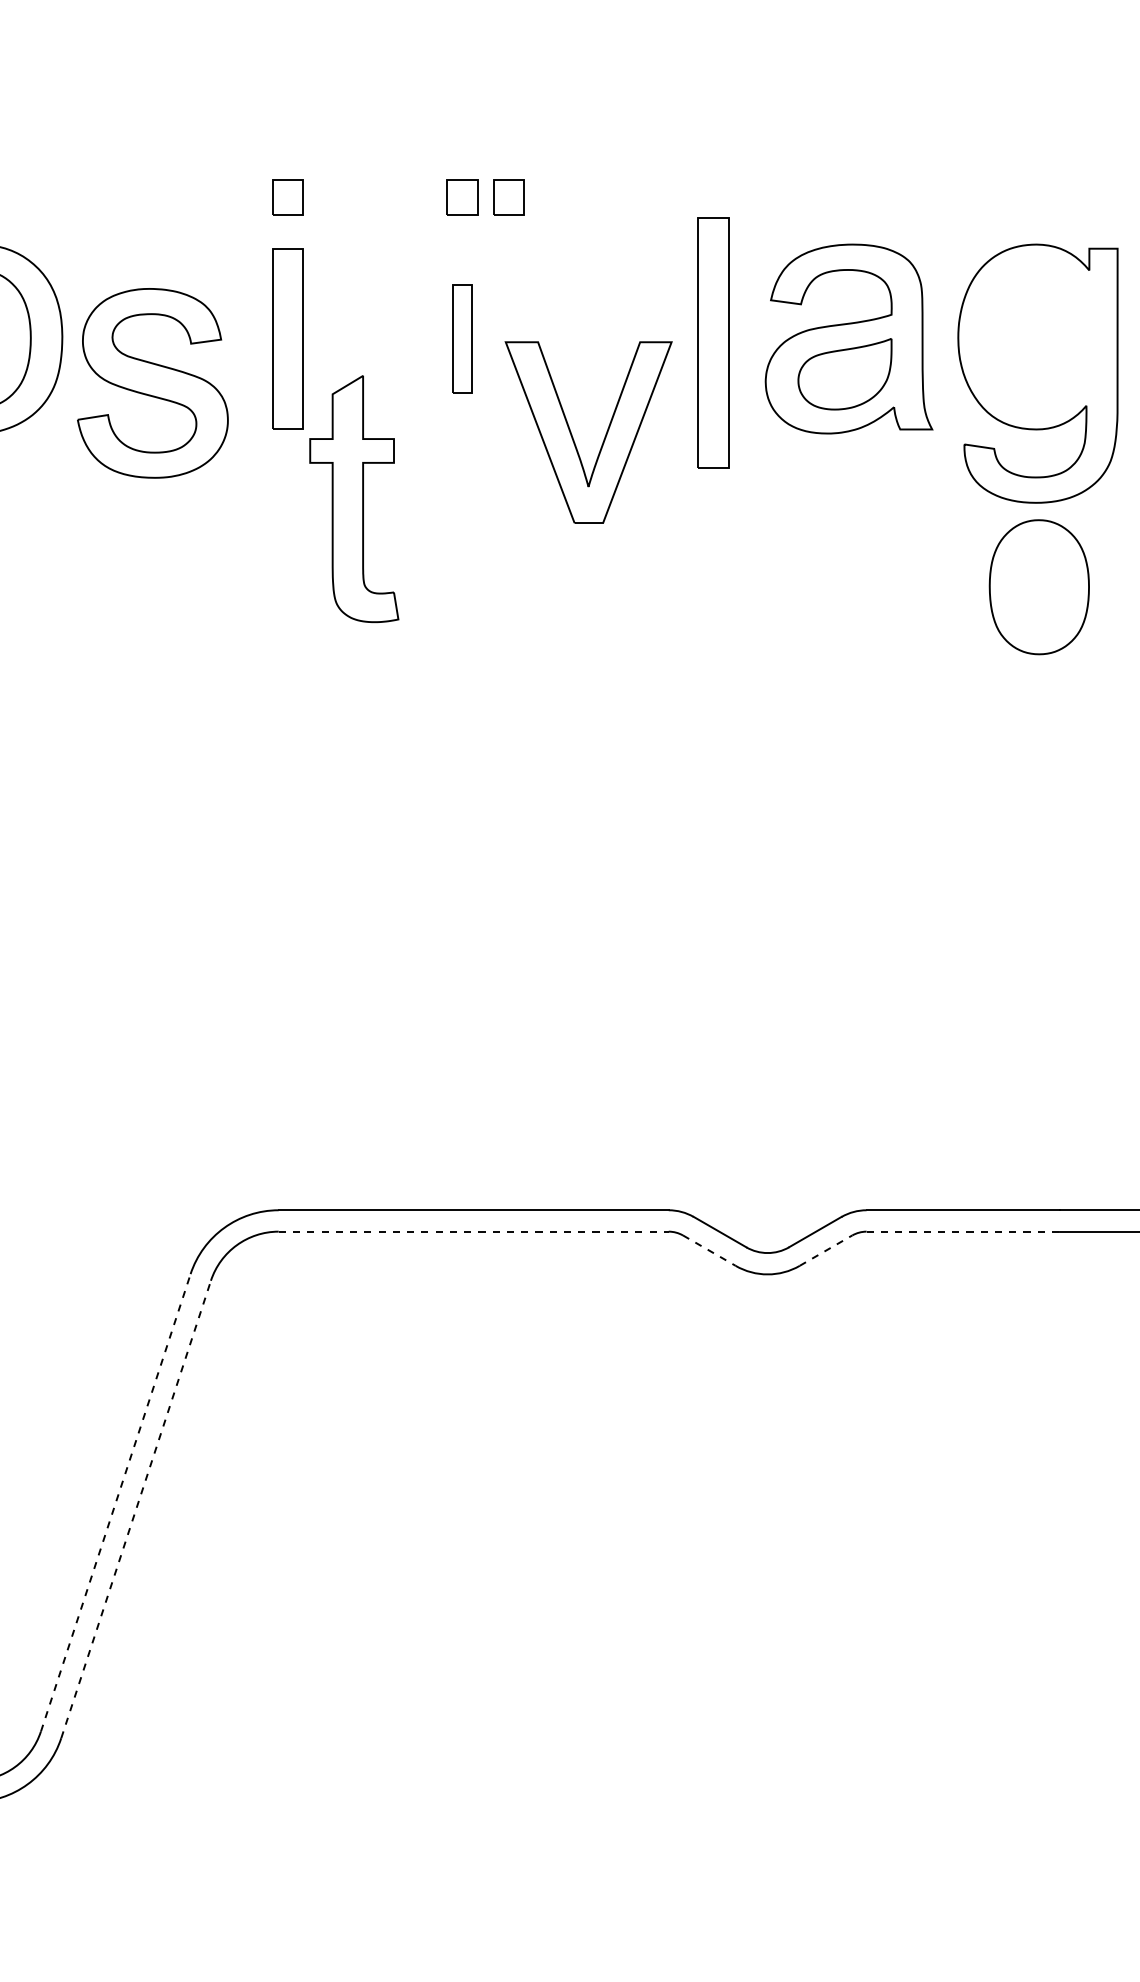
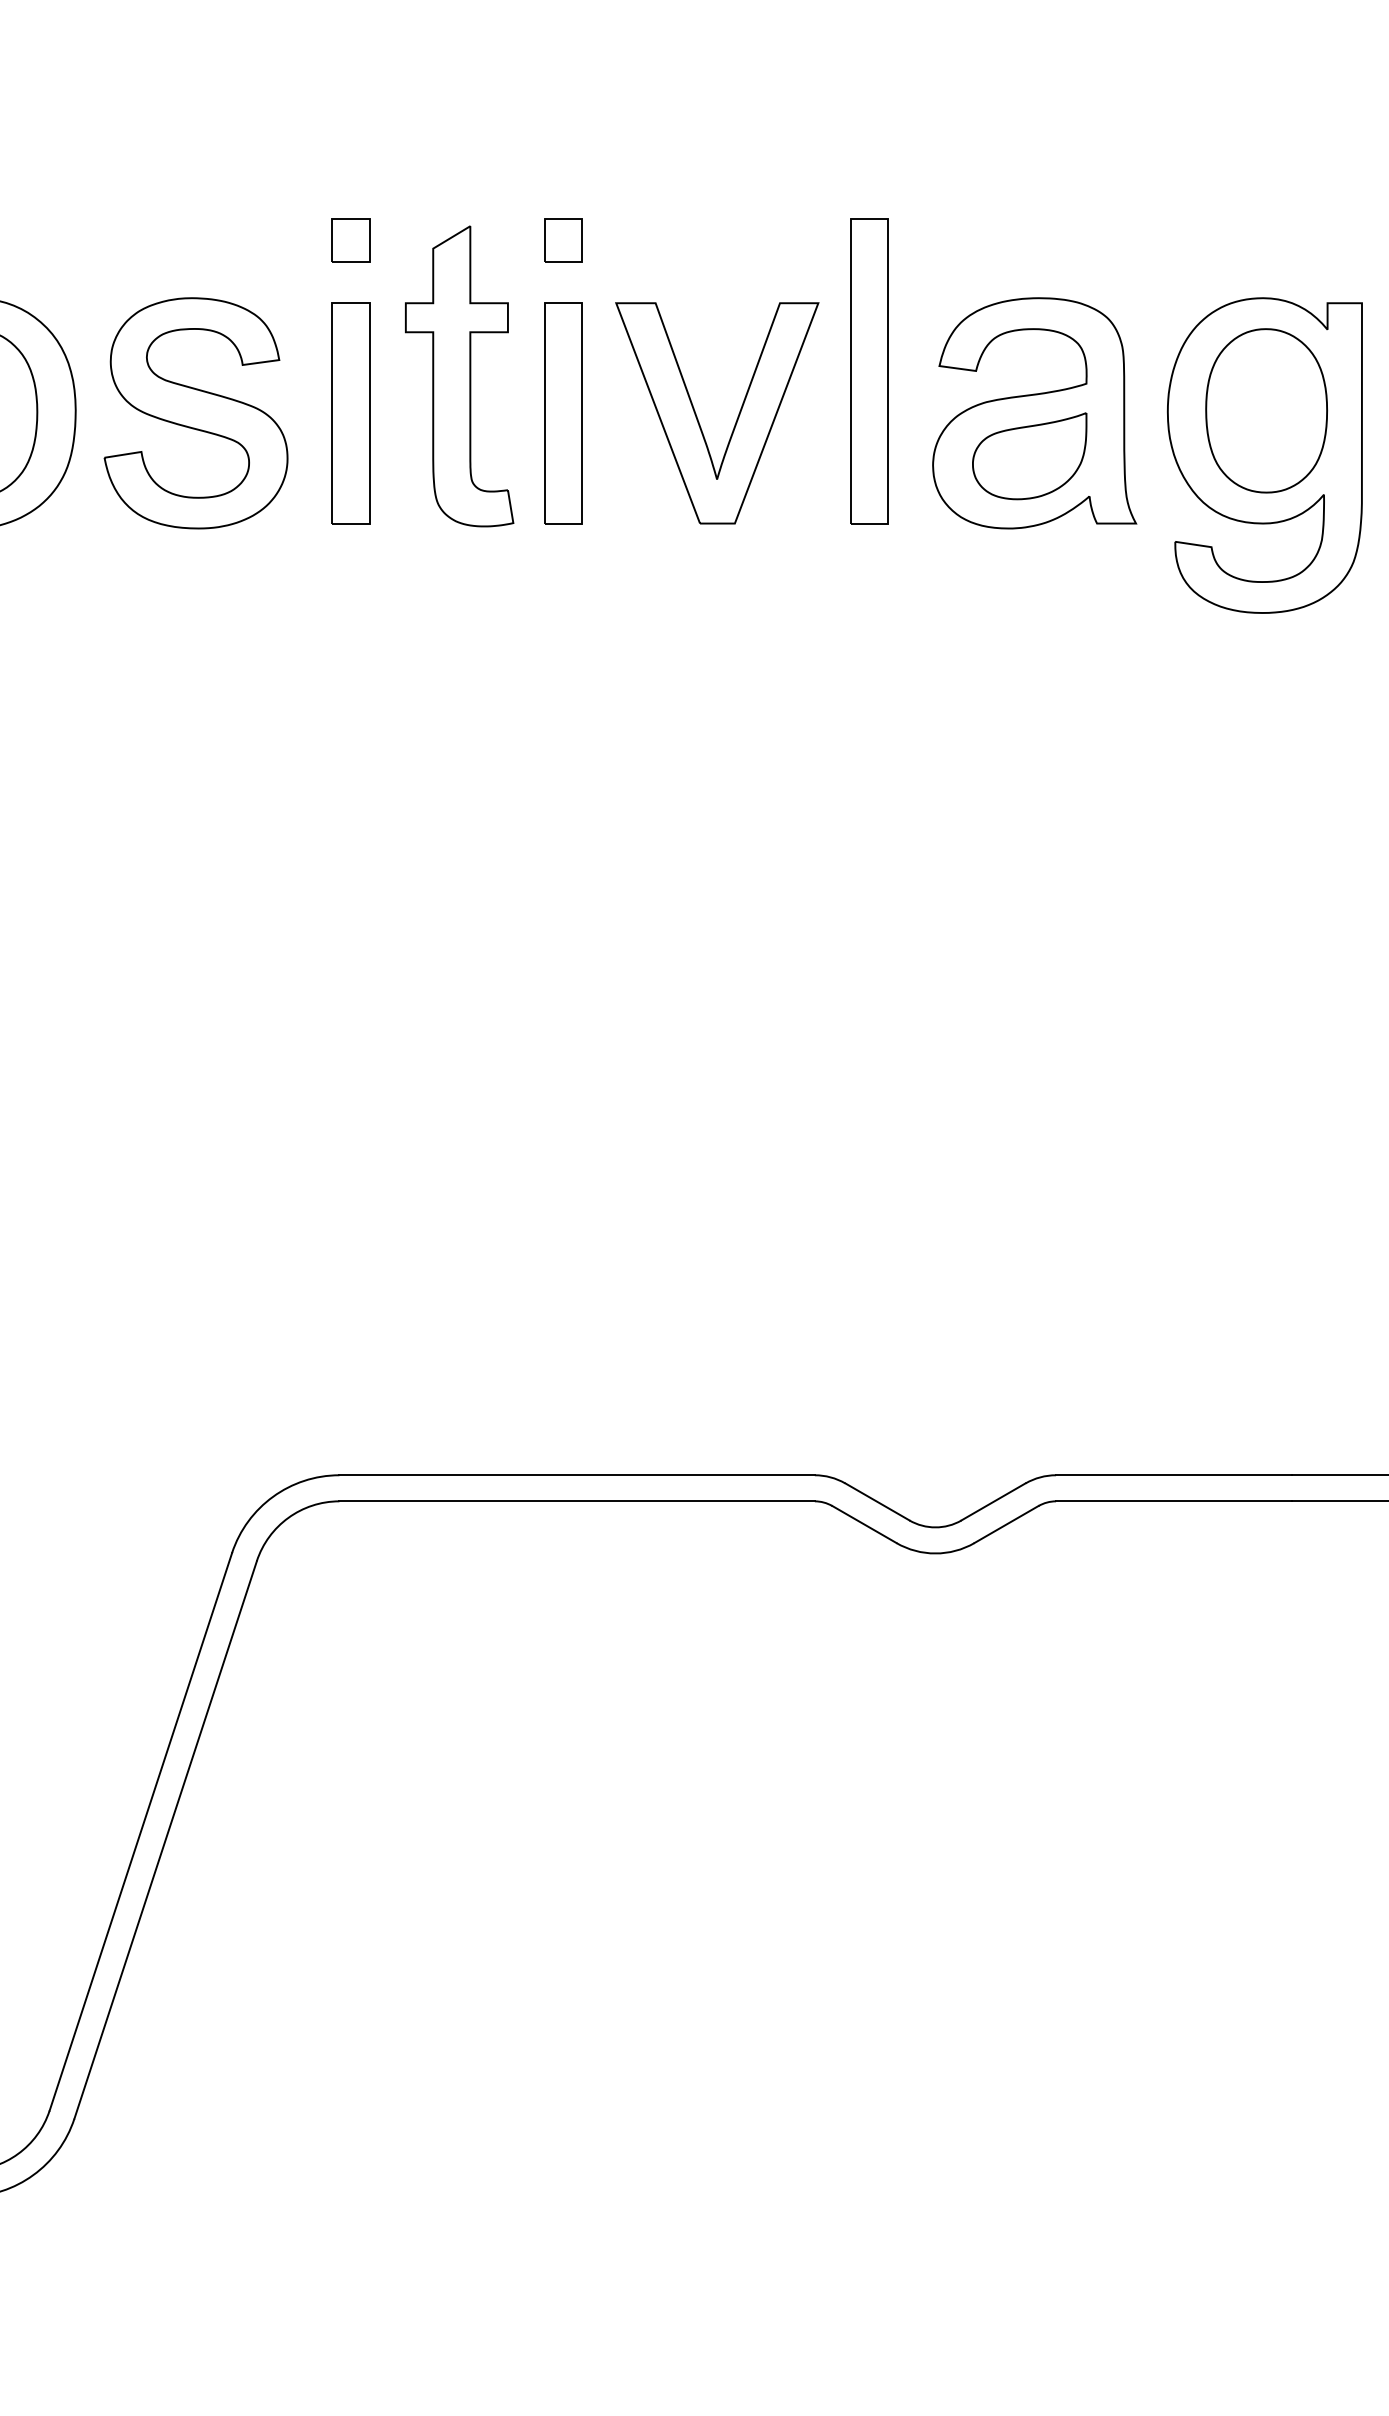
part: (509, 197) -> (620, 240), removed
part: (462, 339) -> (563, 413), size x1.67
part: (713, 343) -> (869, 371), moved
part: (152, 383) -> (195, 413), moved
part: (574, 439) -> (699, 421), moved
part: (354, 499) -> (459, 376), moved
part: (1039, 586) -> (1266, 410), moved
line: (474, 1231) -> (577, 1501), dashed -> solid
line: (962, 1231) -> (1173, 1501), dashed -> solid
line: (709, 1250) -> (864, 1524), dashed -> solid
line: (825, 1250) -> (1006, 1524), dashed -> solid
line: (116, 1502) -> (141, 1831), dashed -> solid
line: (136, 1509) -> (165, 1839), dashed -> solid

